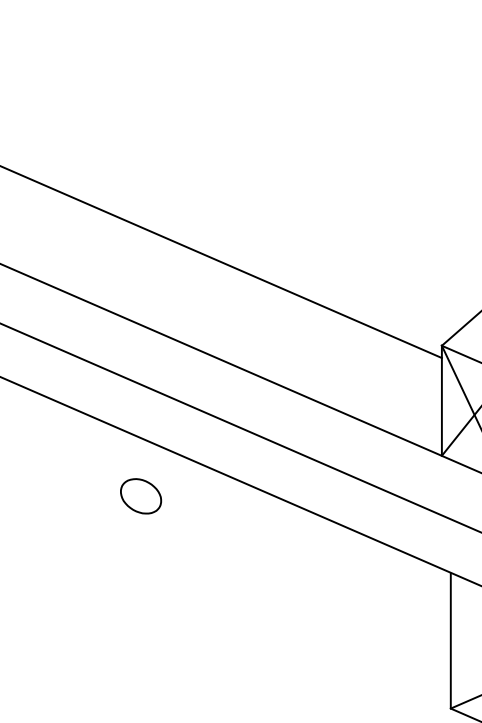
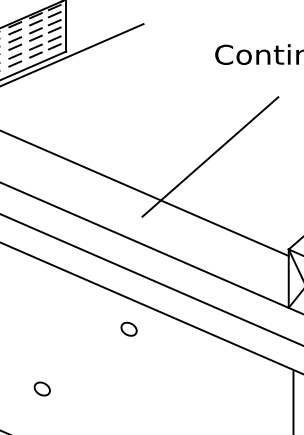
line: (294, 170) -> (210, 156), added
part: (139, 494) -> (128, 328), size x0.71

